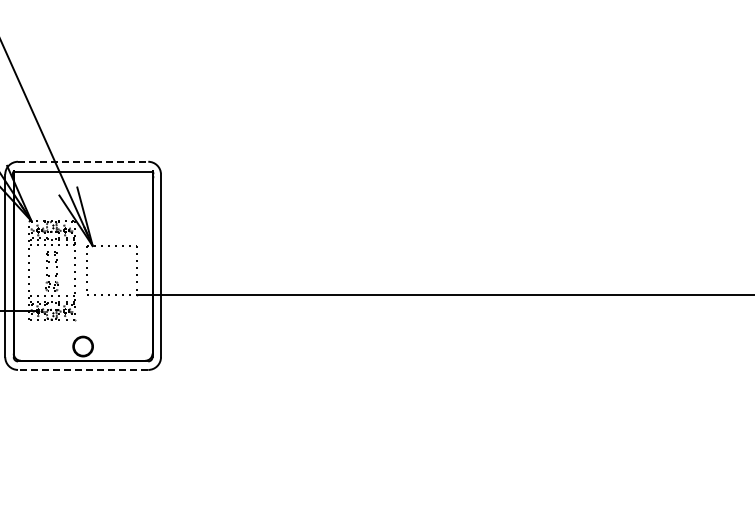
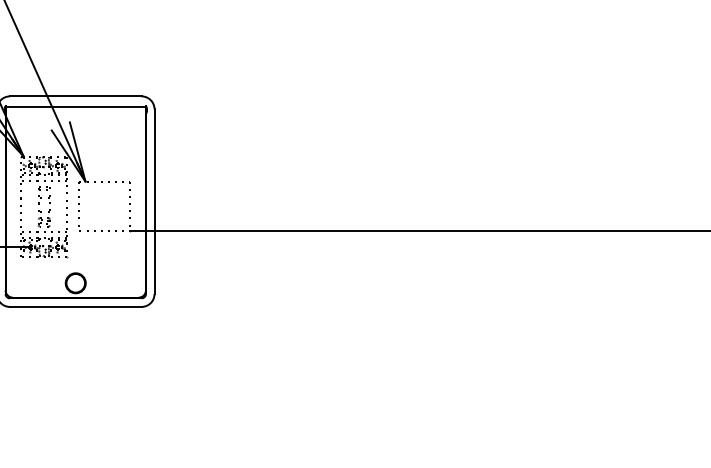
line: (83, 161) -> (76, 96), dashed -> solid
line: (82, 369) -> (75, 306), dashed -> solid

